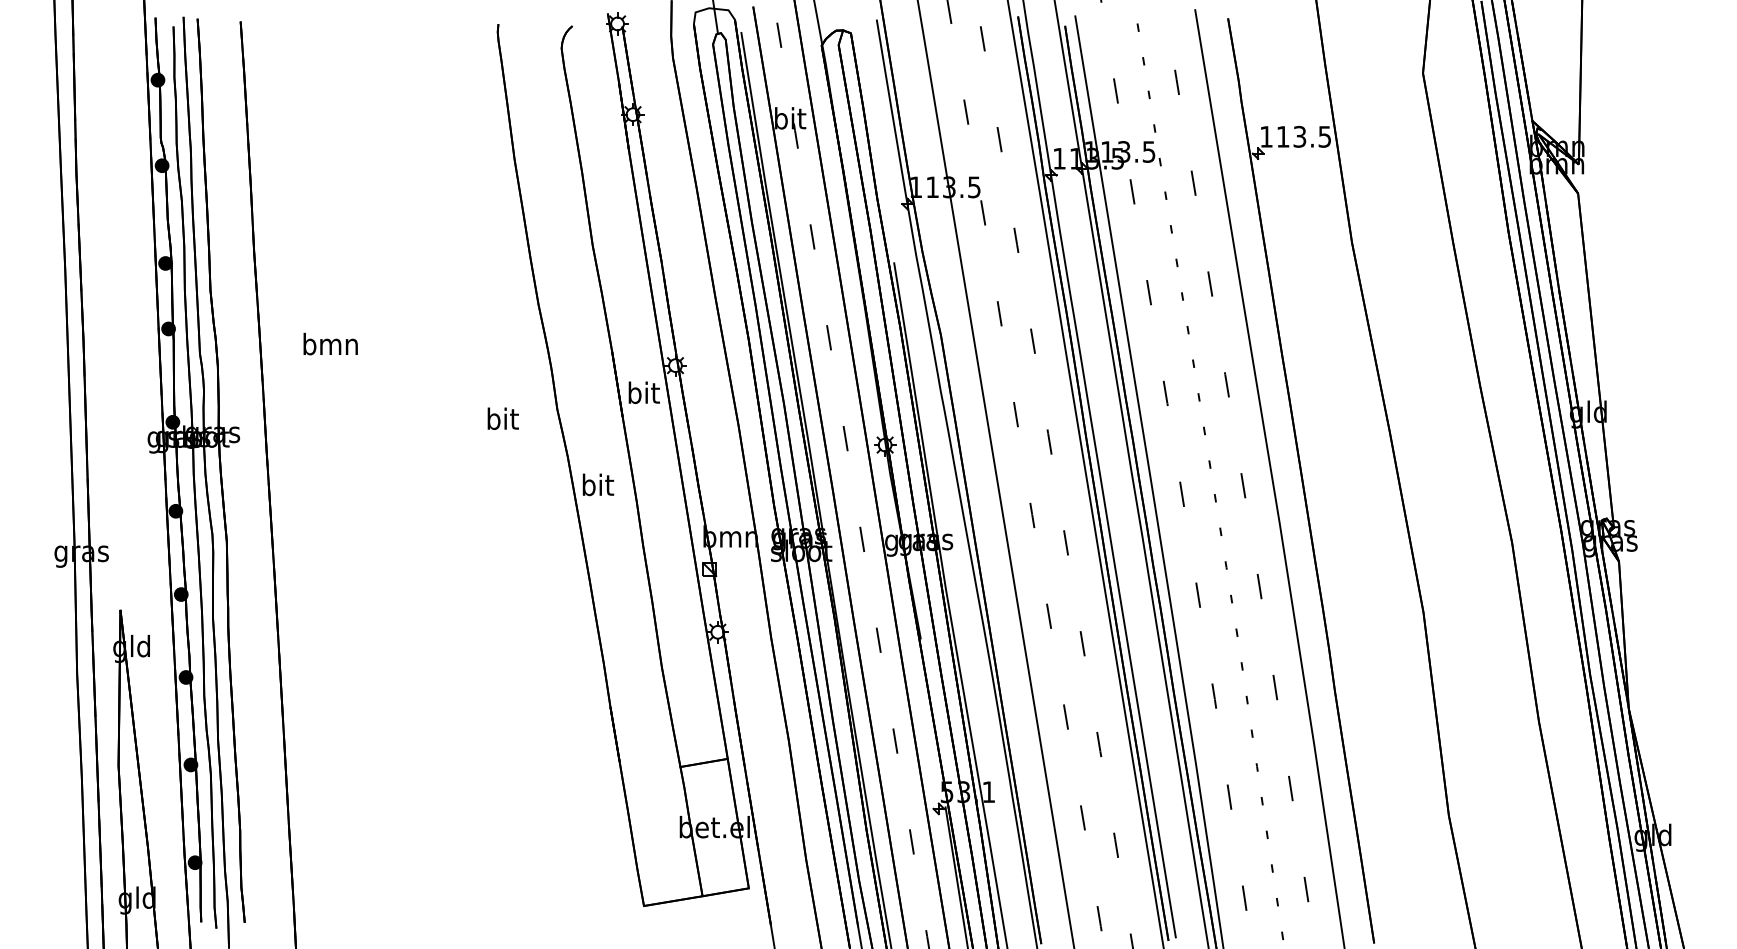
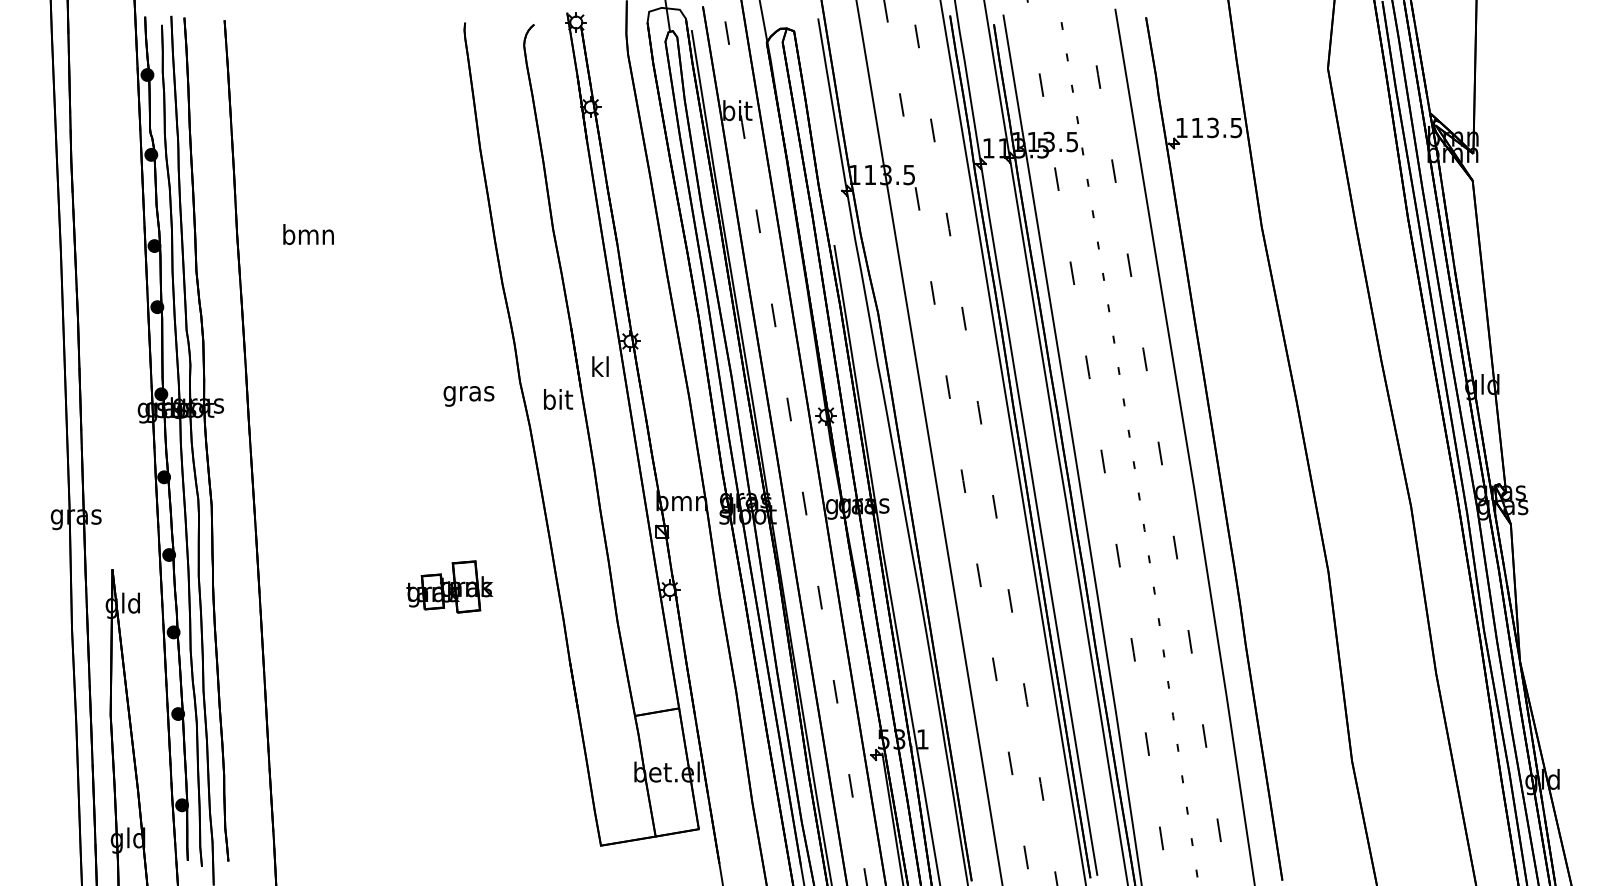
text: (330, 343) -> (308, 233), moved
text: (643, 392) -> (600, 366), bit -> kl
text: (502, 421) -> (468, 393), bit -> gras
text: (598, 484) -> (558, 399), moved
part: (481, 628) -> (449, 586), added

